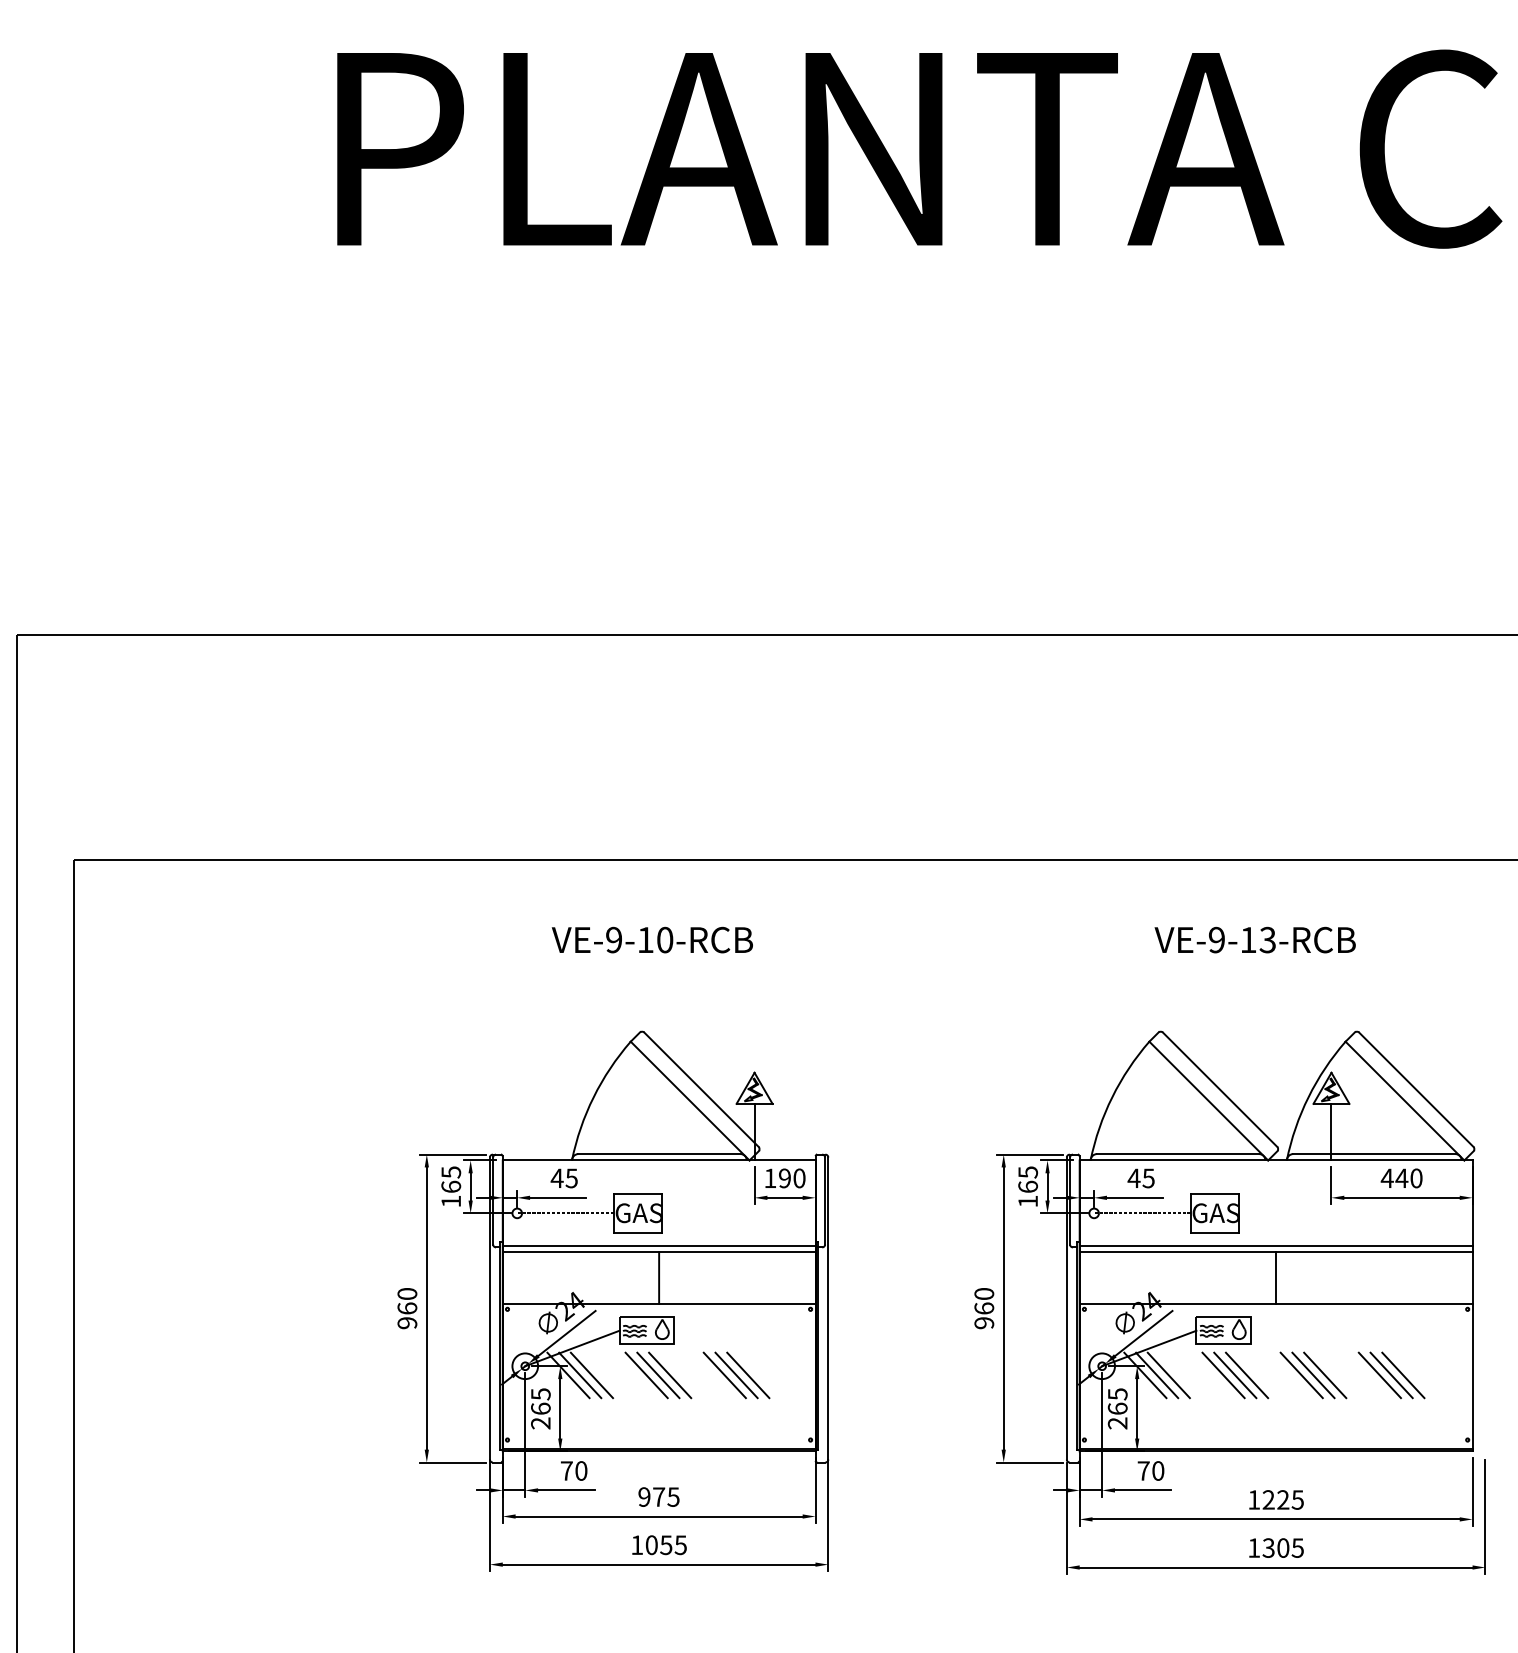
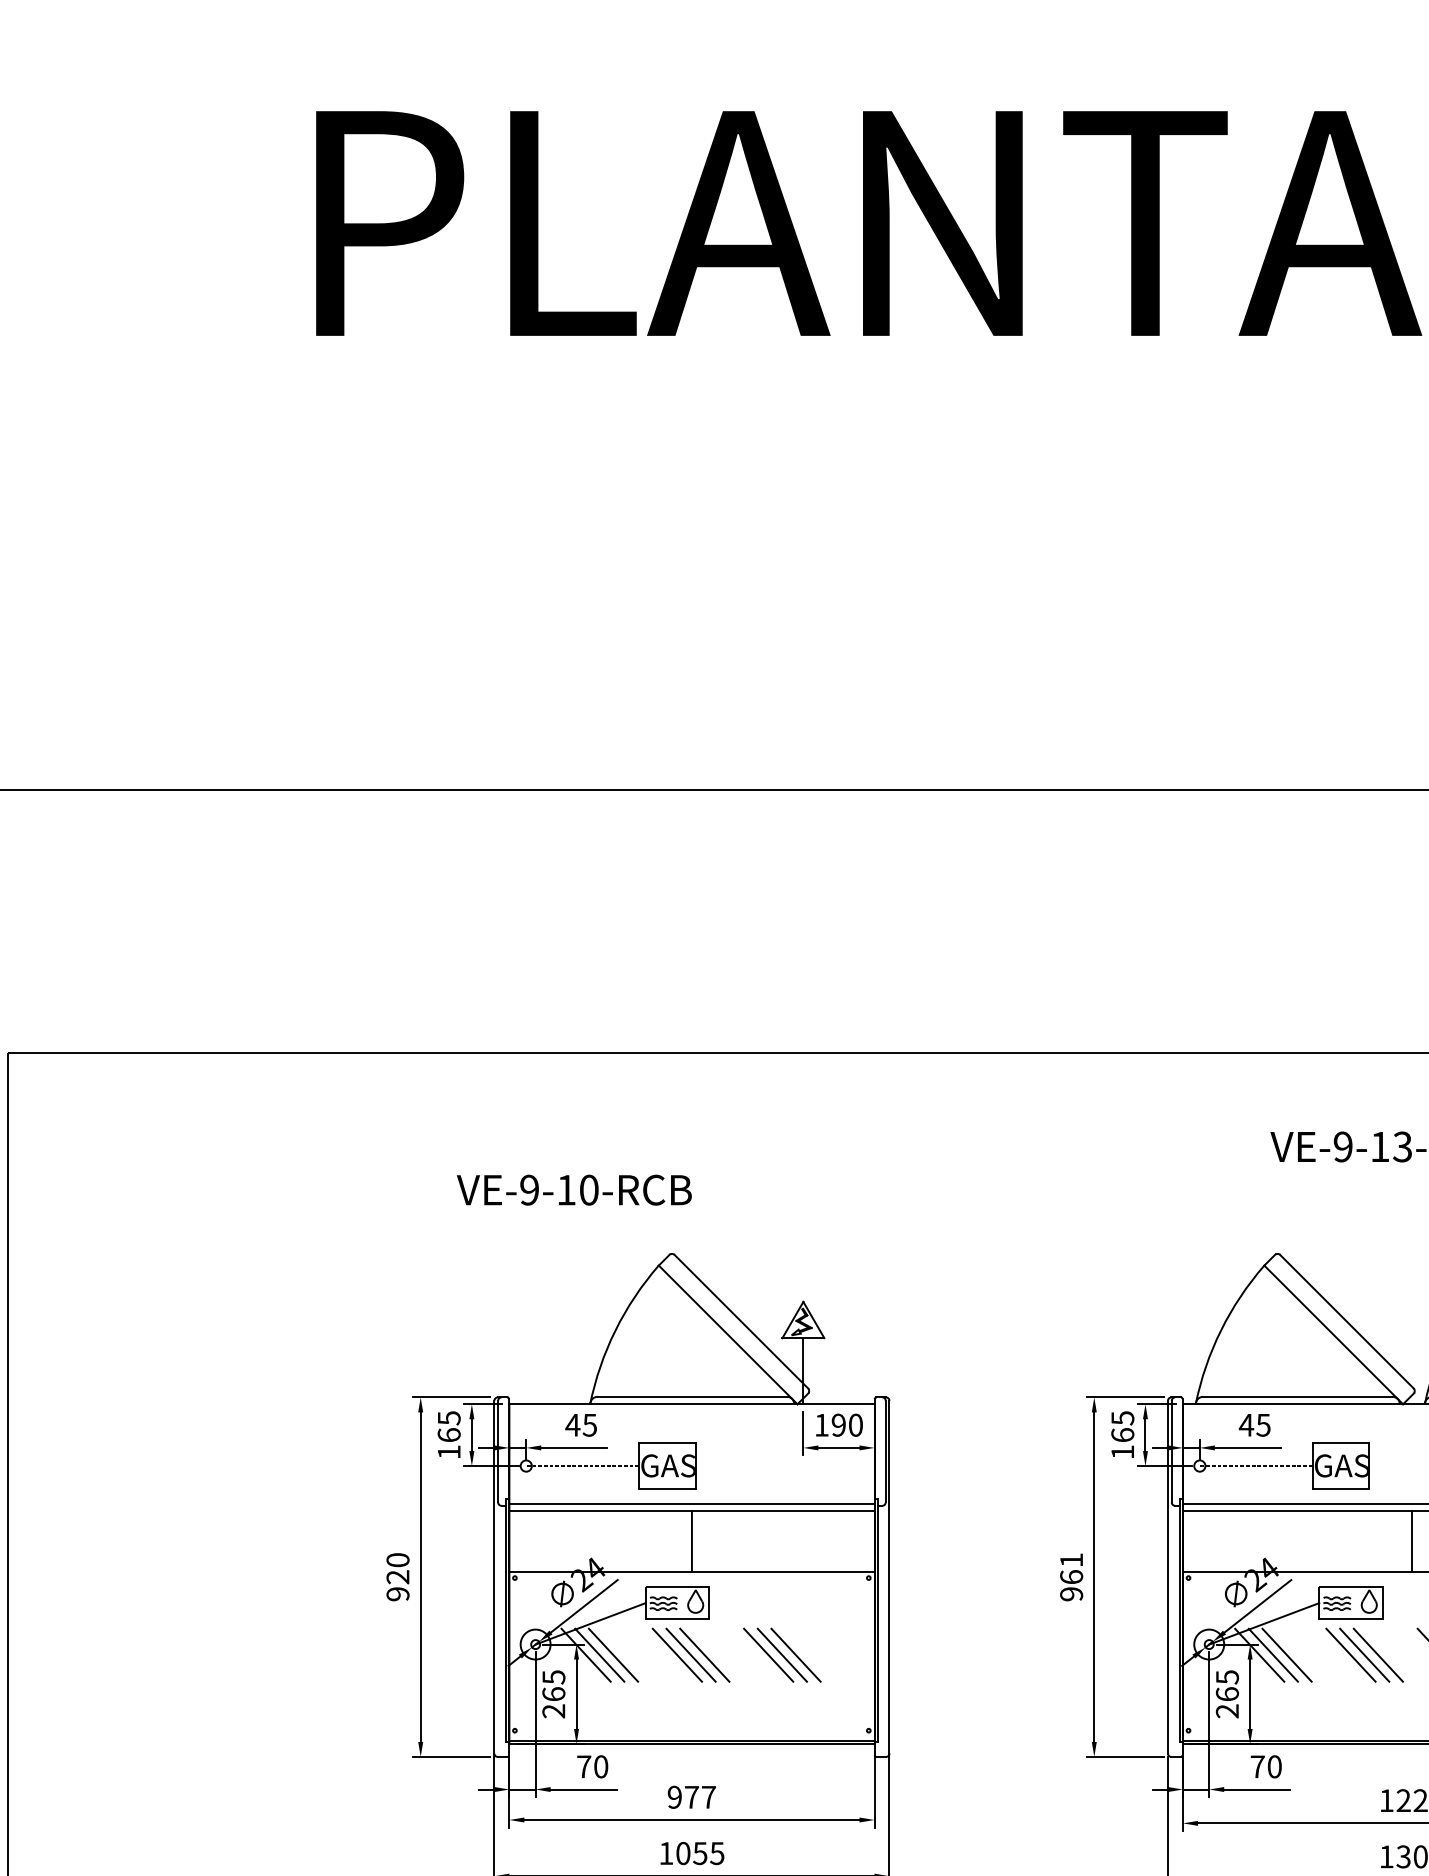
text: (651, 939) -> (573, 1189), moved
text: (984, 1293) -> (1071, 1559), 960 -> 961
text: (407, 1308) -> (398, 1577), 960 -> 920
text: (673, 1496) -> (708, 1796), 975 -> 977

